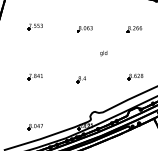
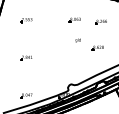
part: (84, 28) -> (74, 19), moved
part: (134, 76) -> (97, 47), moved
part: (80, 78) -> (60, 59), removed

